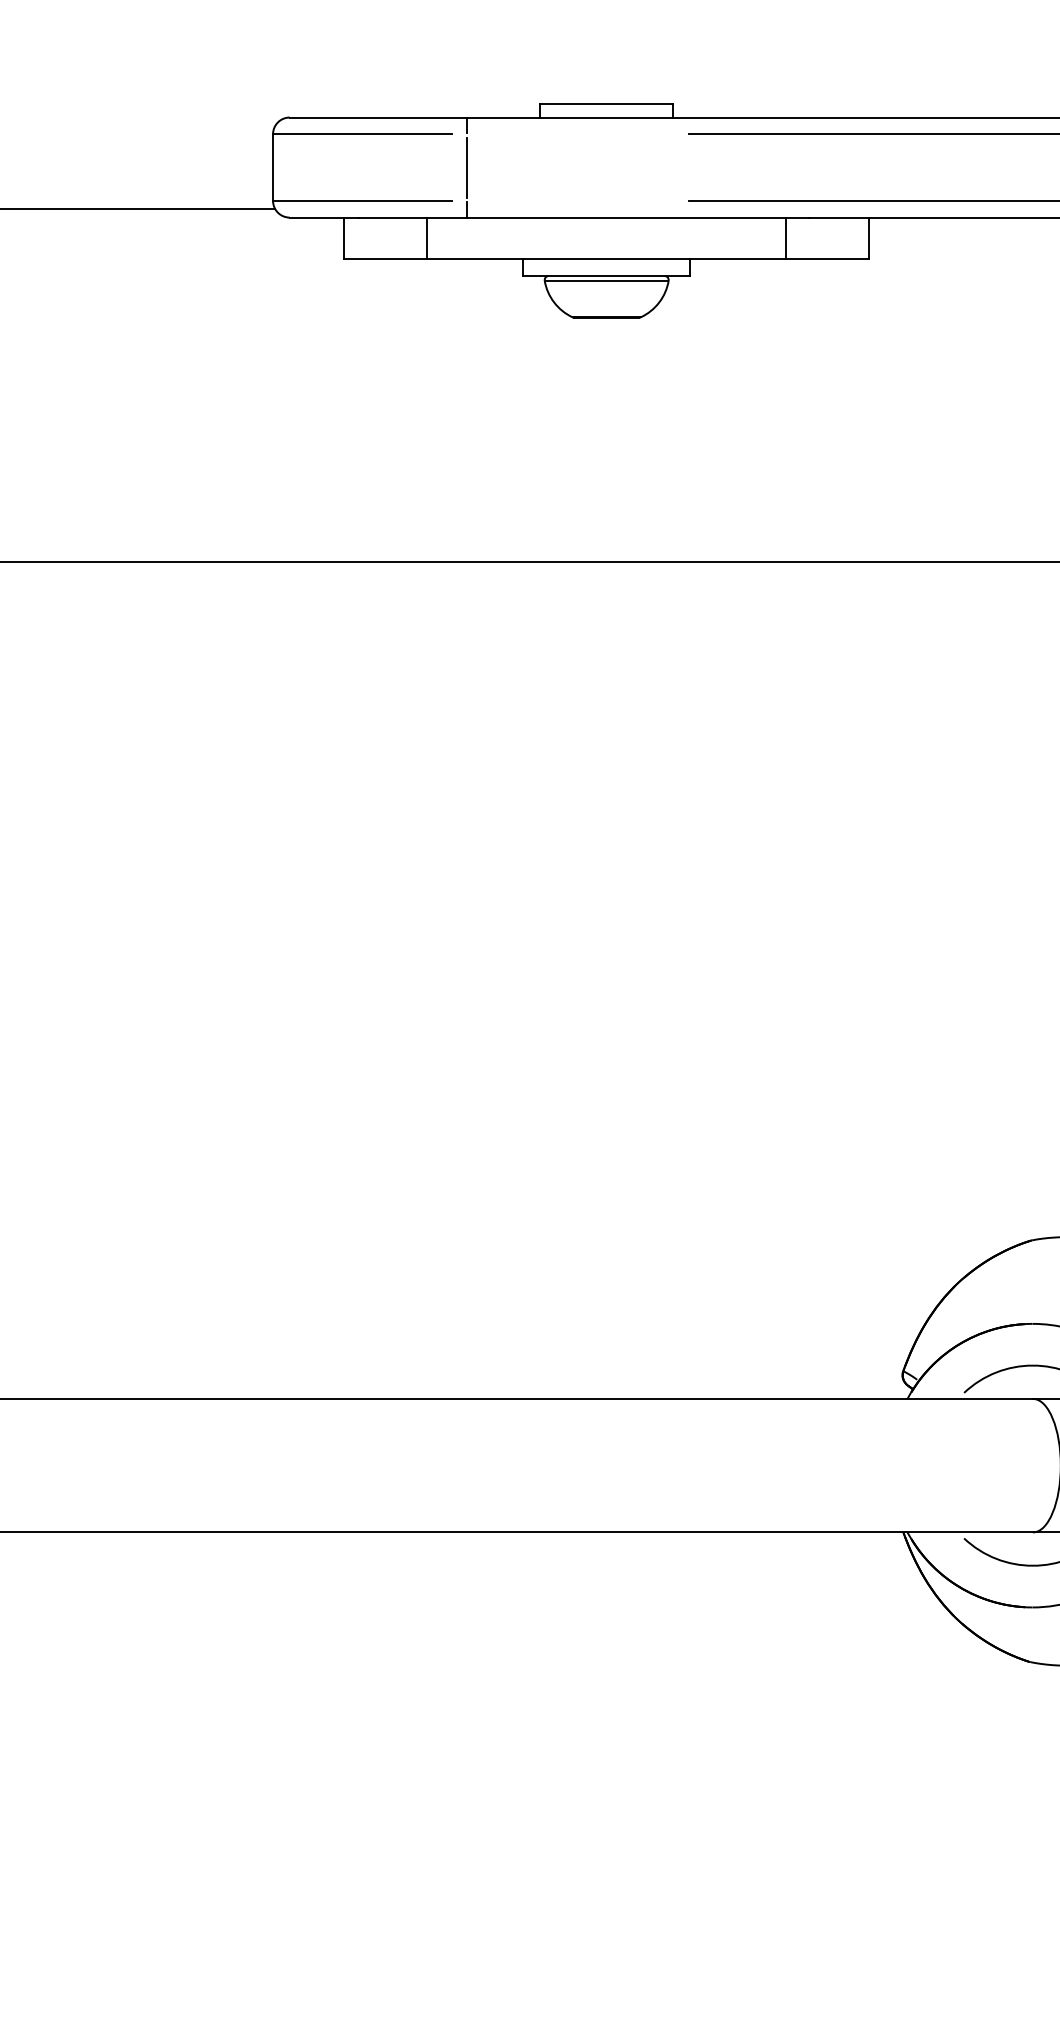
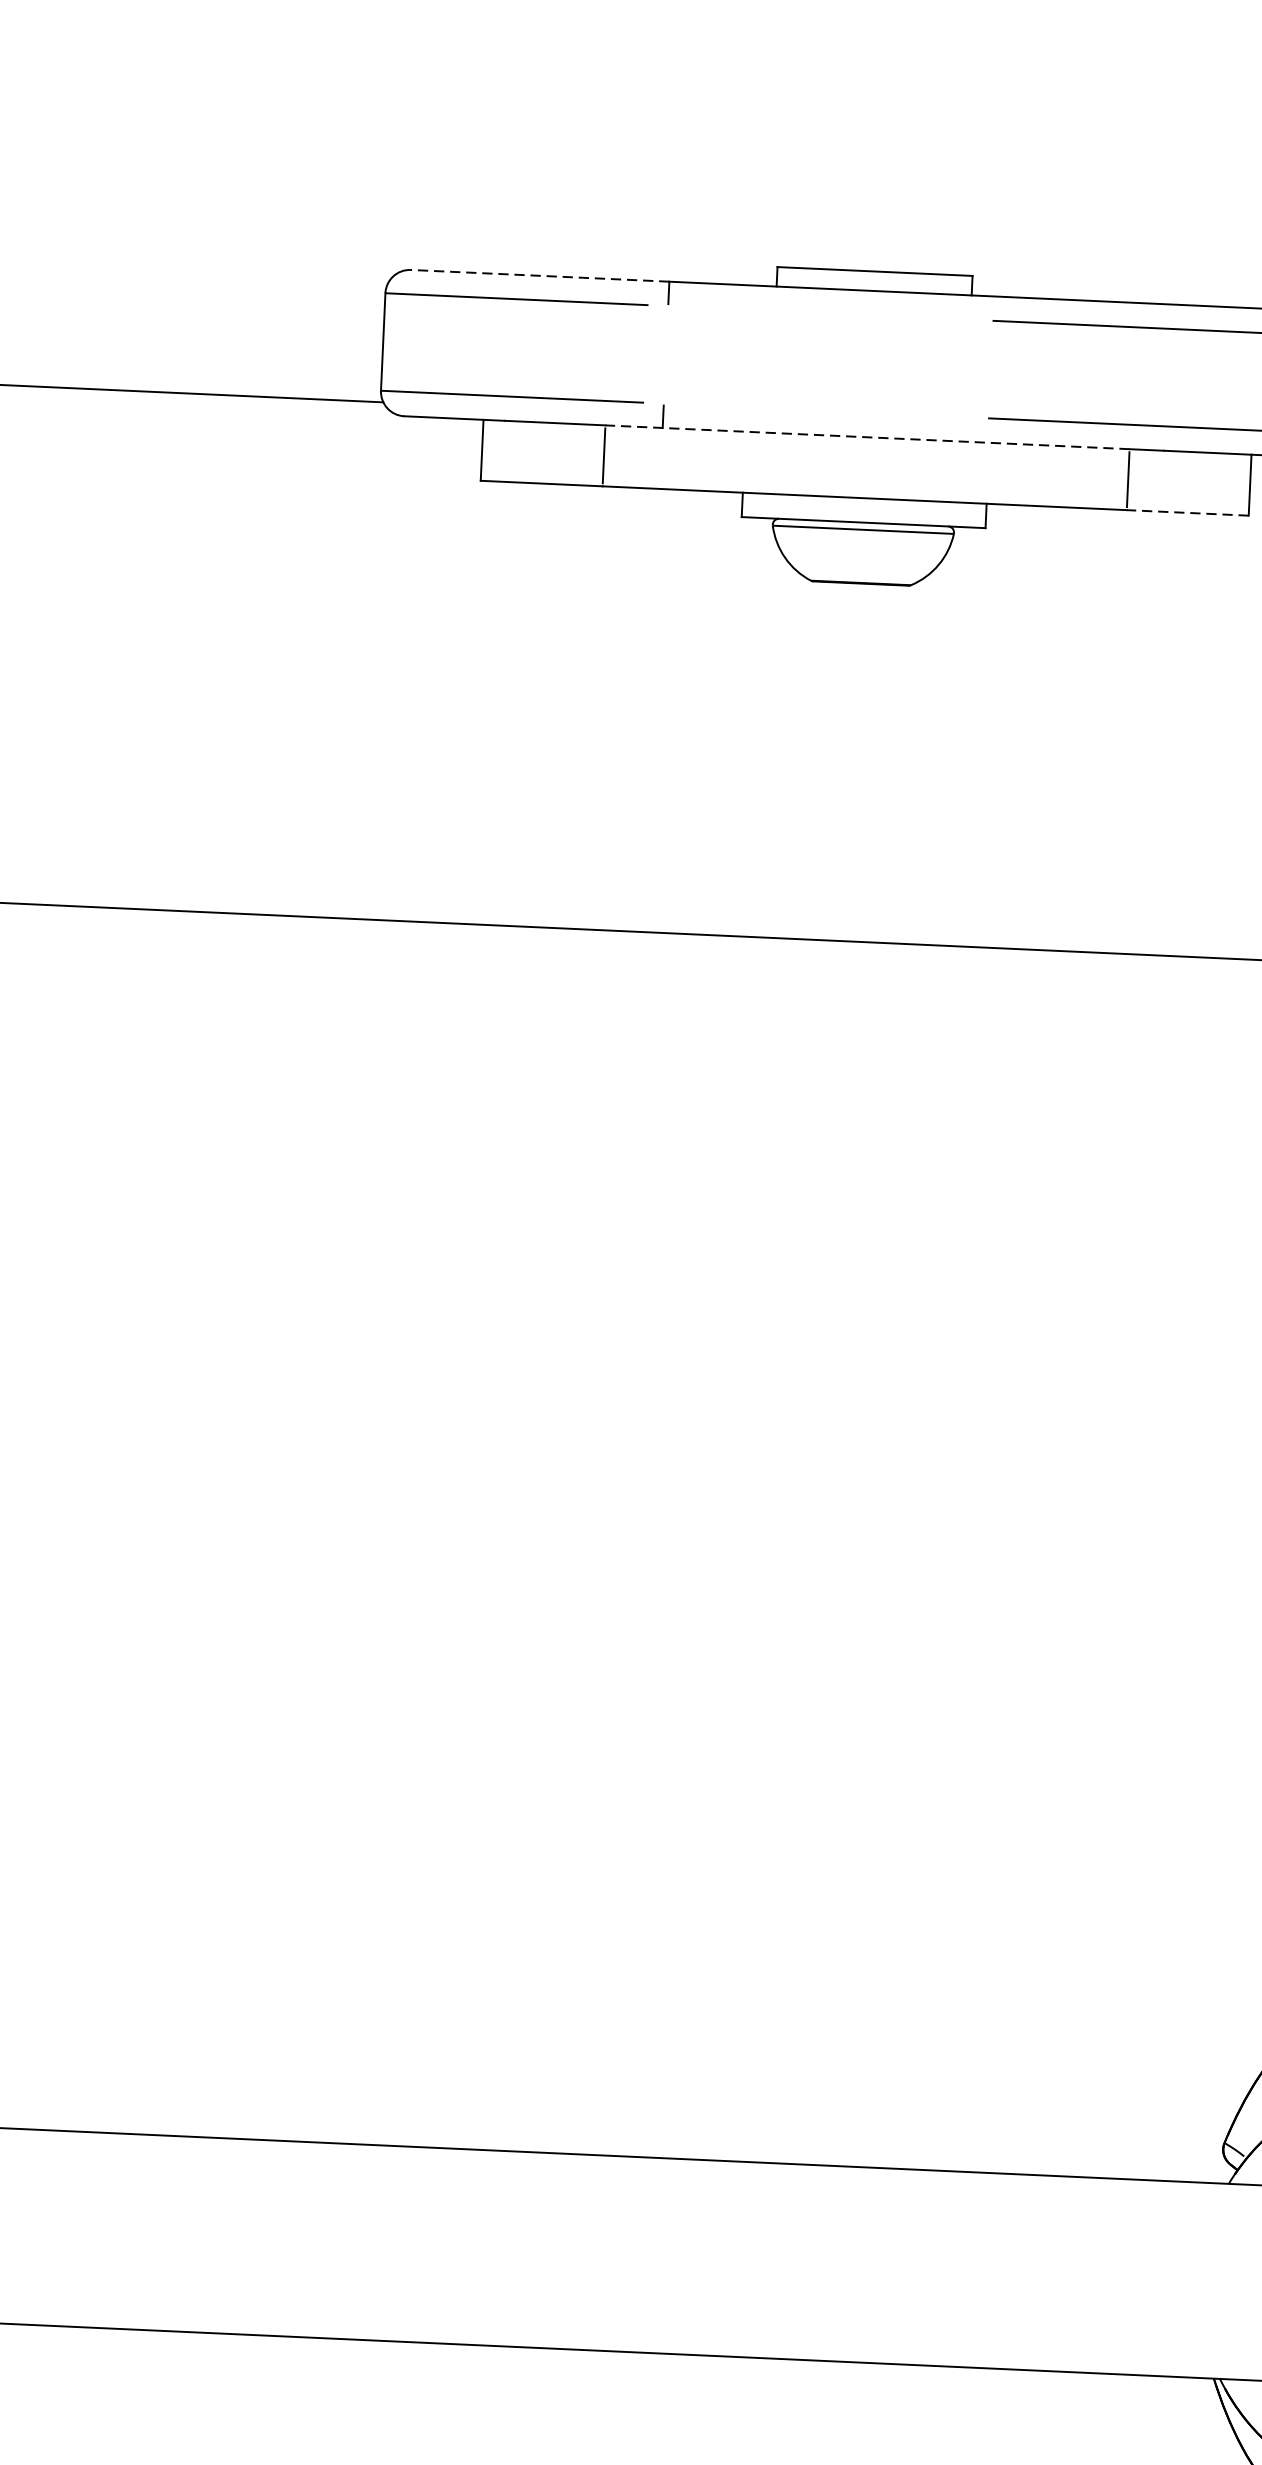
line: (377, 117) -> (539, 275), solid -> dashed
line: (466, 167) -> (665, 354), removed
line: (606, 217) -> (867, 437), solid -> dashed
line: (827, 259) -> (1187, 513), solid -> dashed

